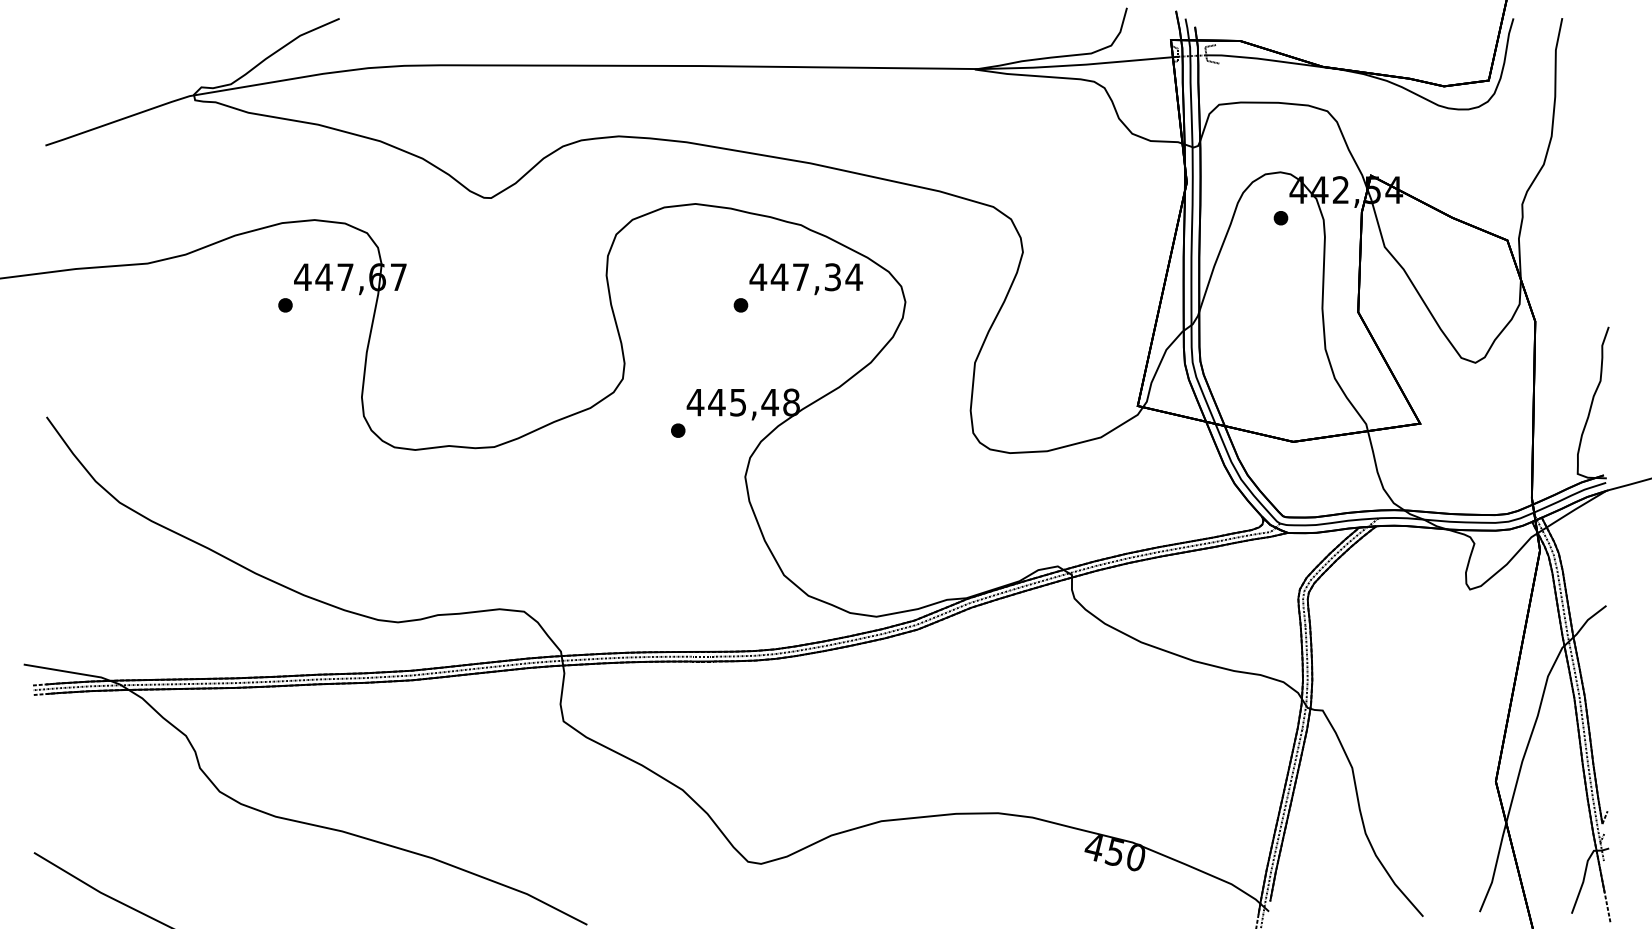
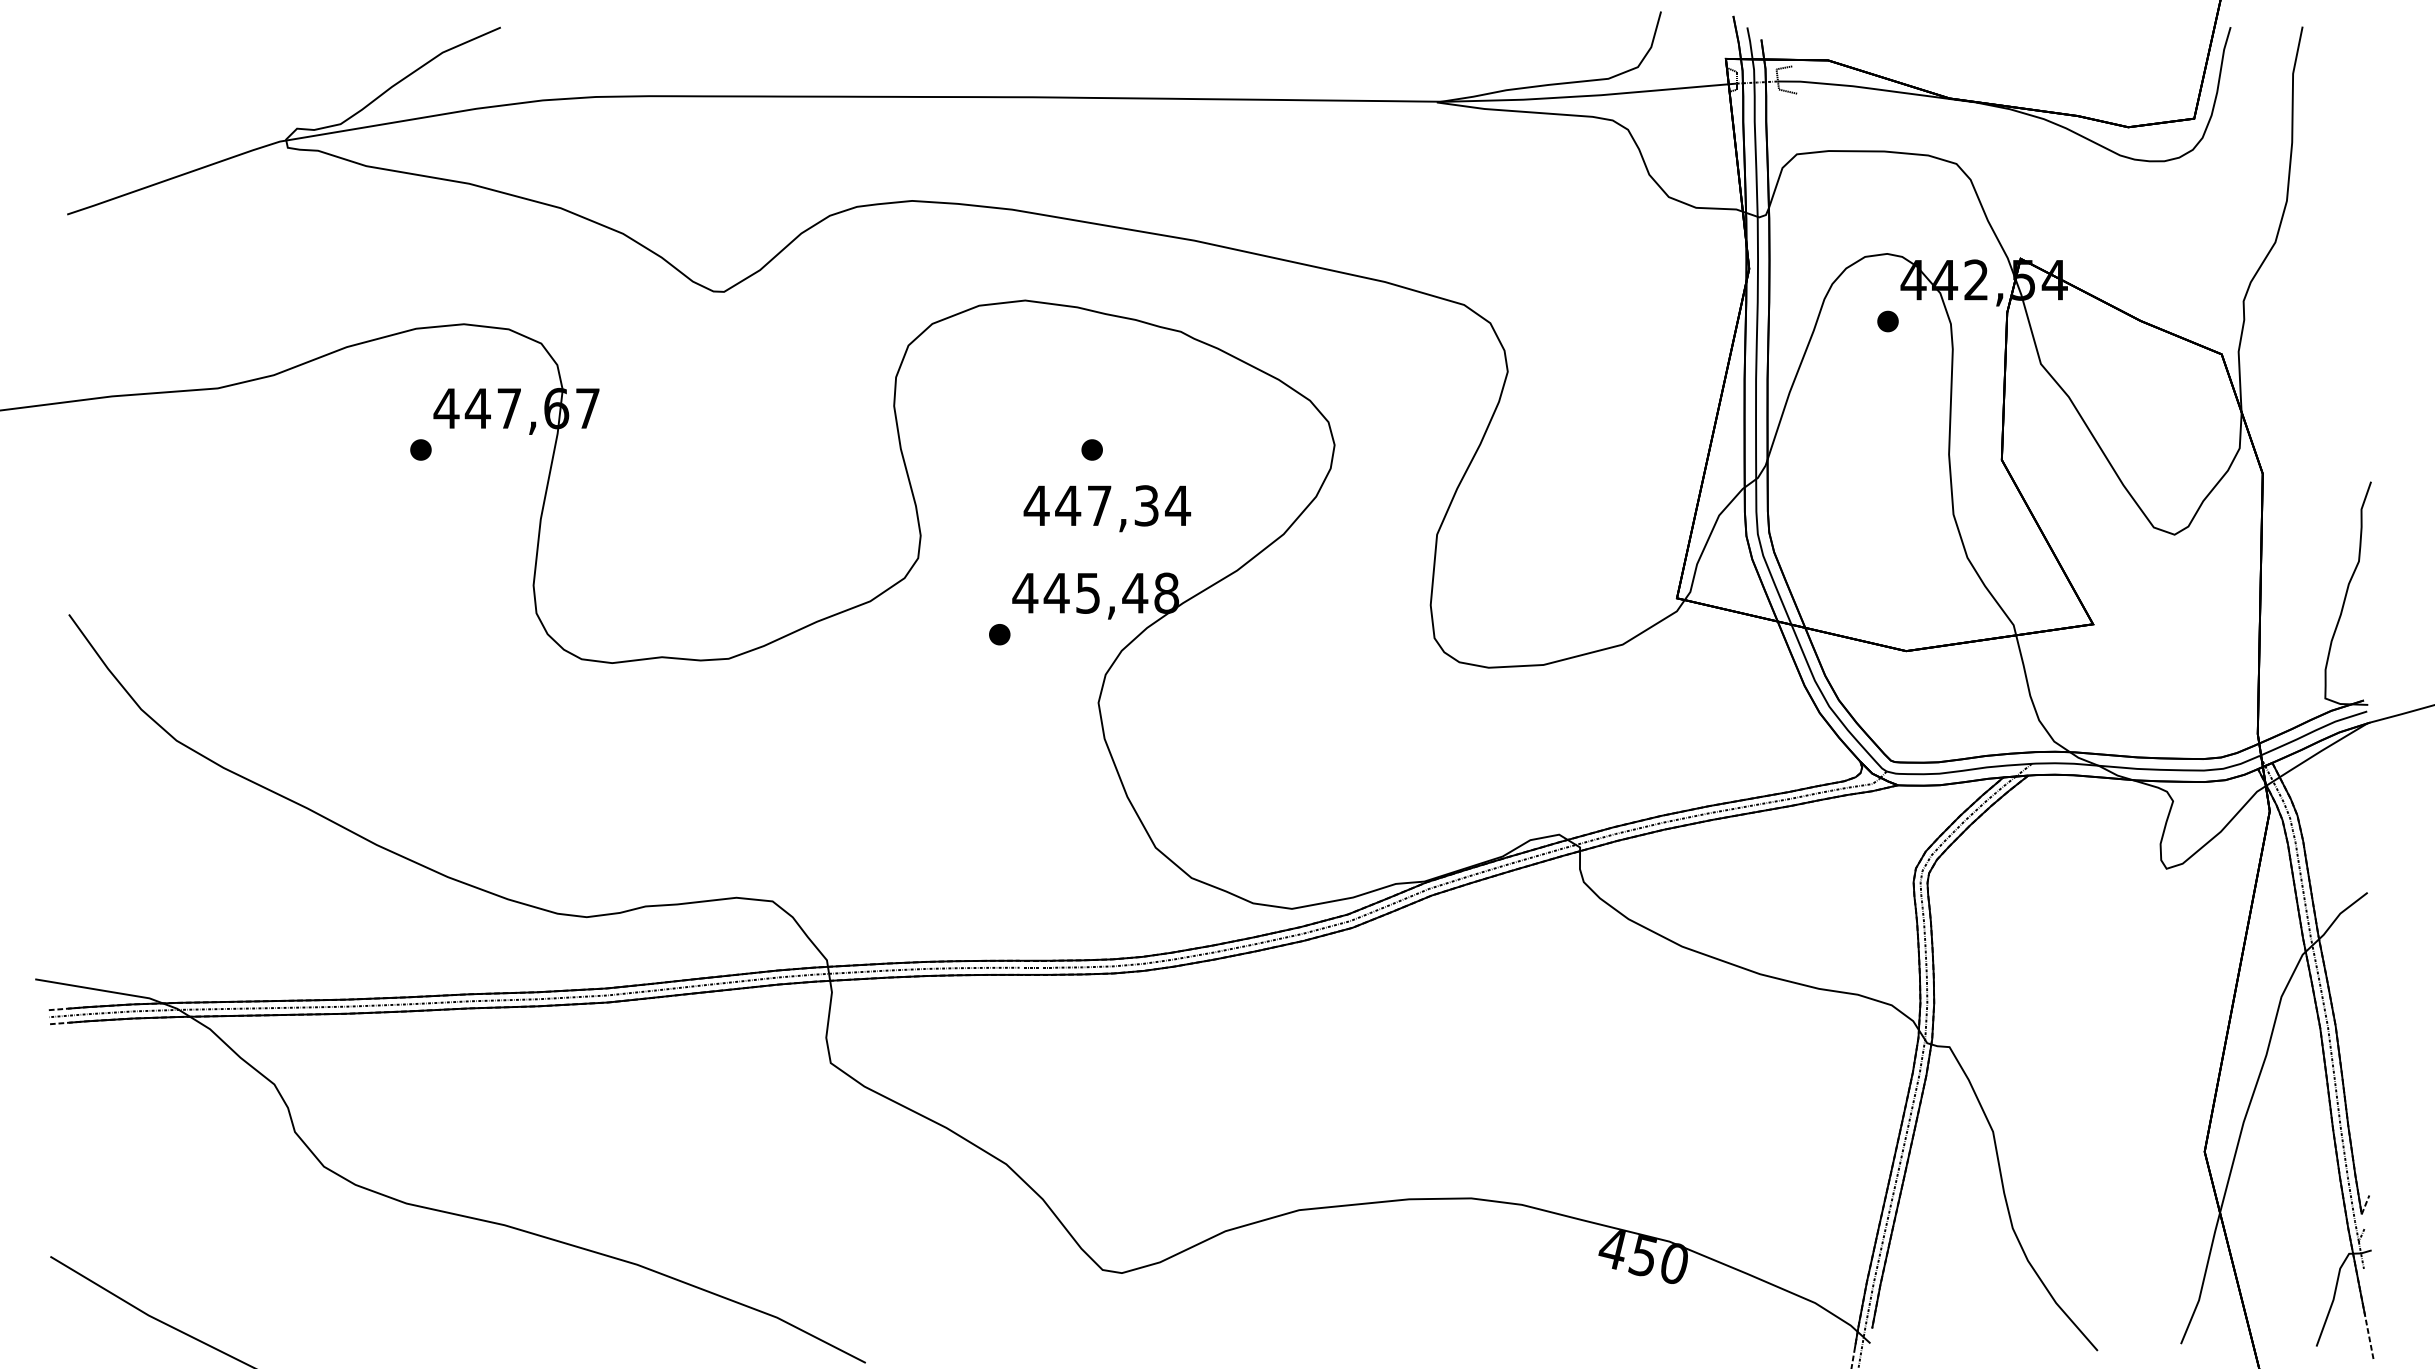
text: (805, 279) -> (1106, 509), moved

